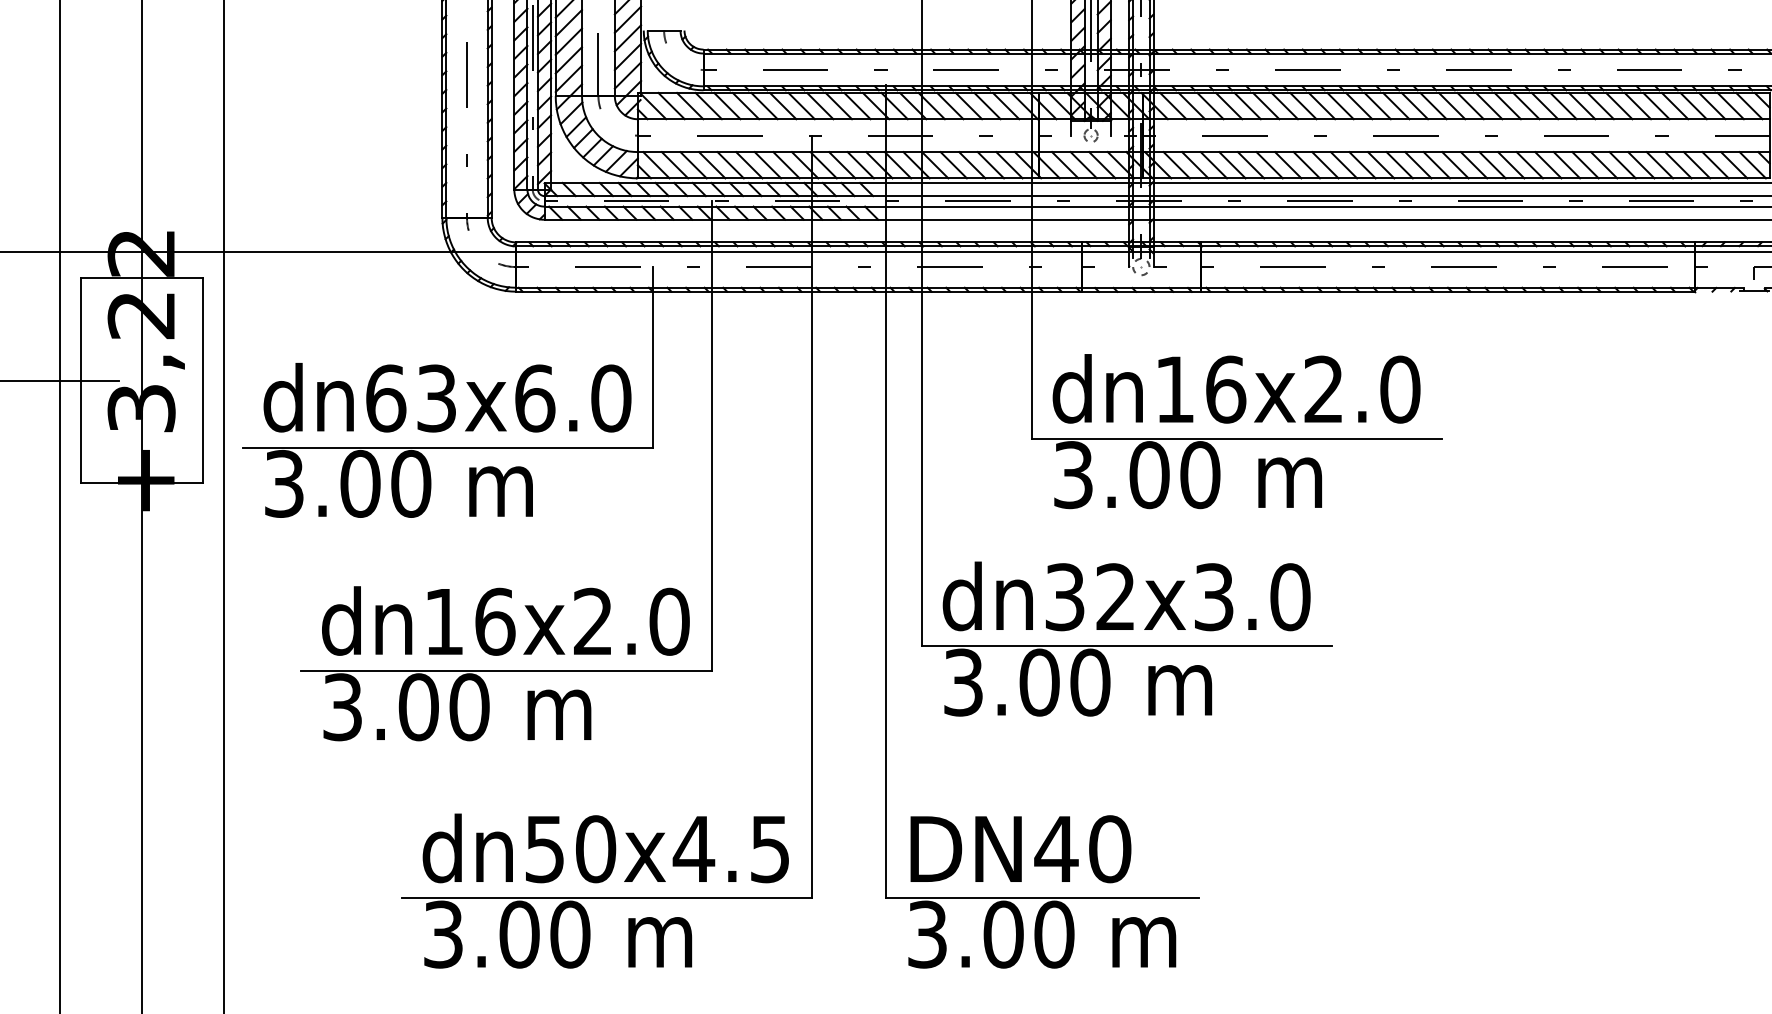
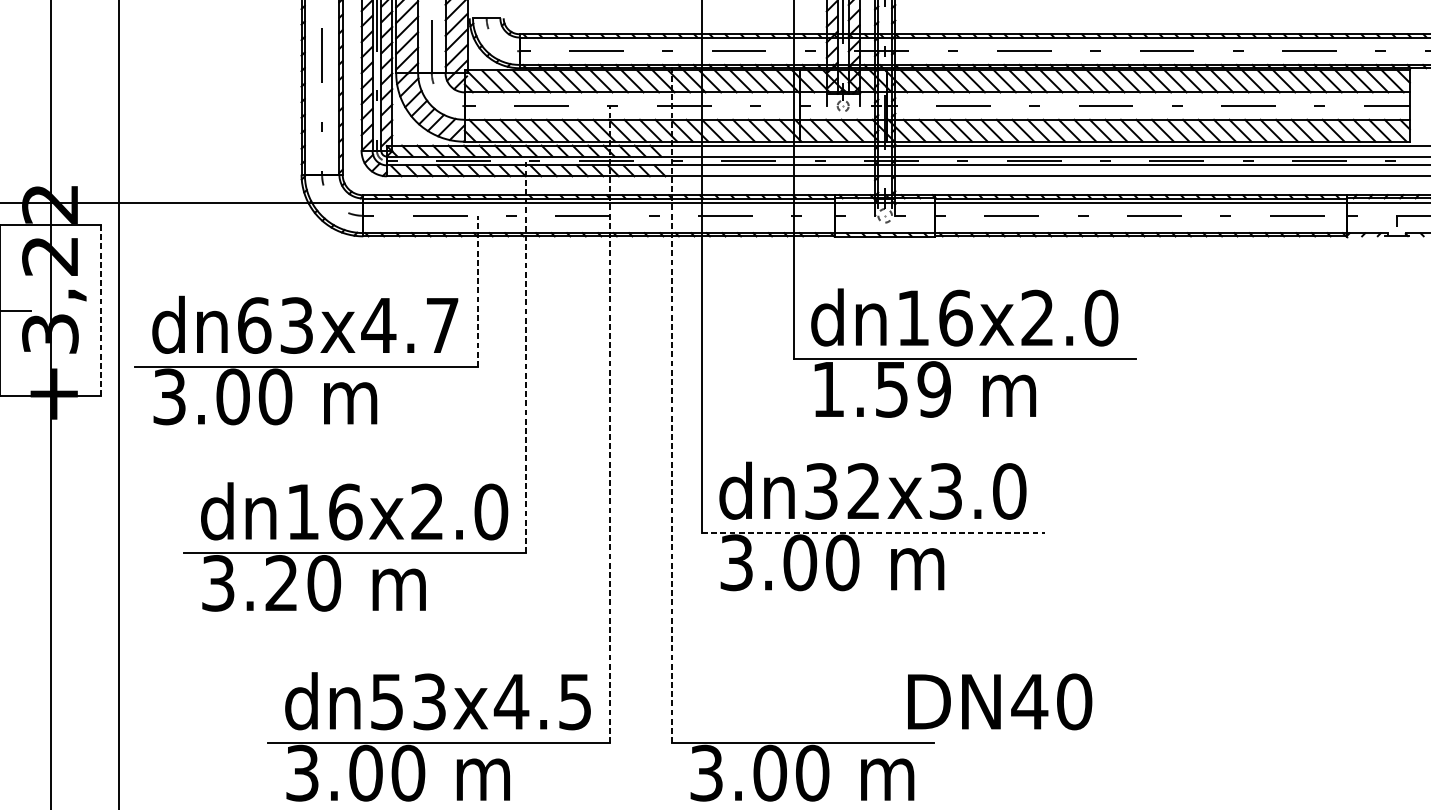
line: (653, 356) -> (477, 290), solid -> dashed
line: (202, 380) -> (101, 310), solid -> dashed
text: (572, 398) -> (410, 325), dn63x6.0 -> dn63x4.7
line: (711, 436) -> (526, 357), solid -> dashed
text: (1137, 475) -> (881, 389), 3.00 -> 1.59
line: (885, 491) -> (671, 403), solid -> dashed
line: (812, 516) -> (610, 424), solid -> dashed
line: (1127, 646) -> (873, 532), solid -> dashed
text: (418, 707) -> (281, 583), 3.00 -> 3.20
text: (596, 849) -> (430, 702), dn50x4.5 -> dn53x4.5
text: (1020, 849) -> (999, 702), moved

